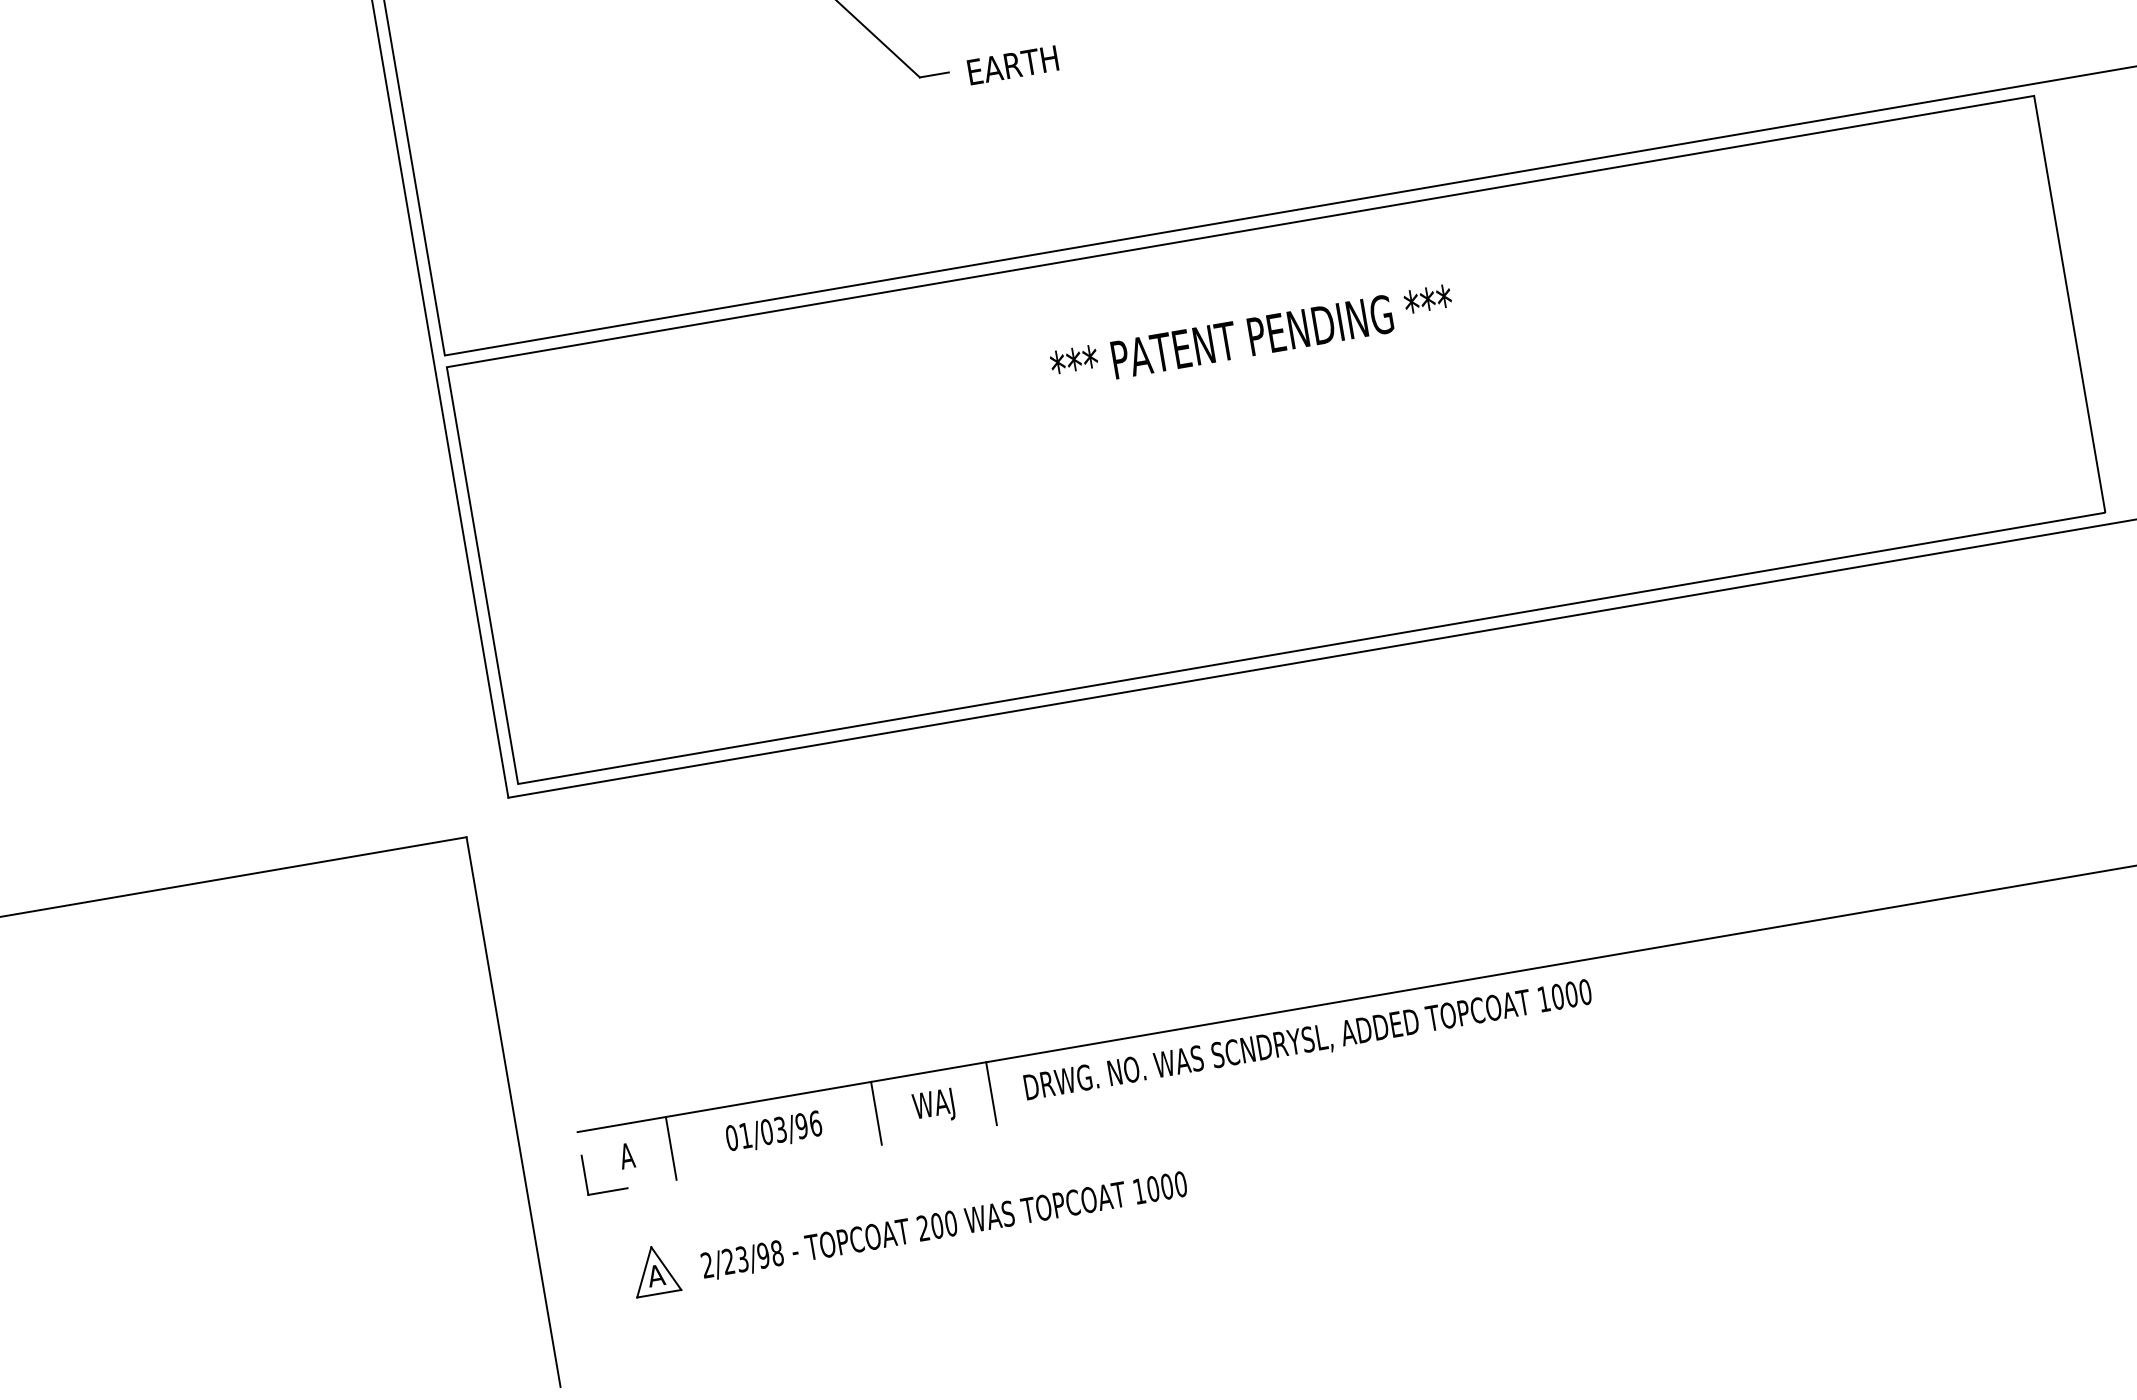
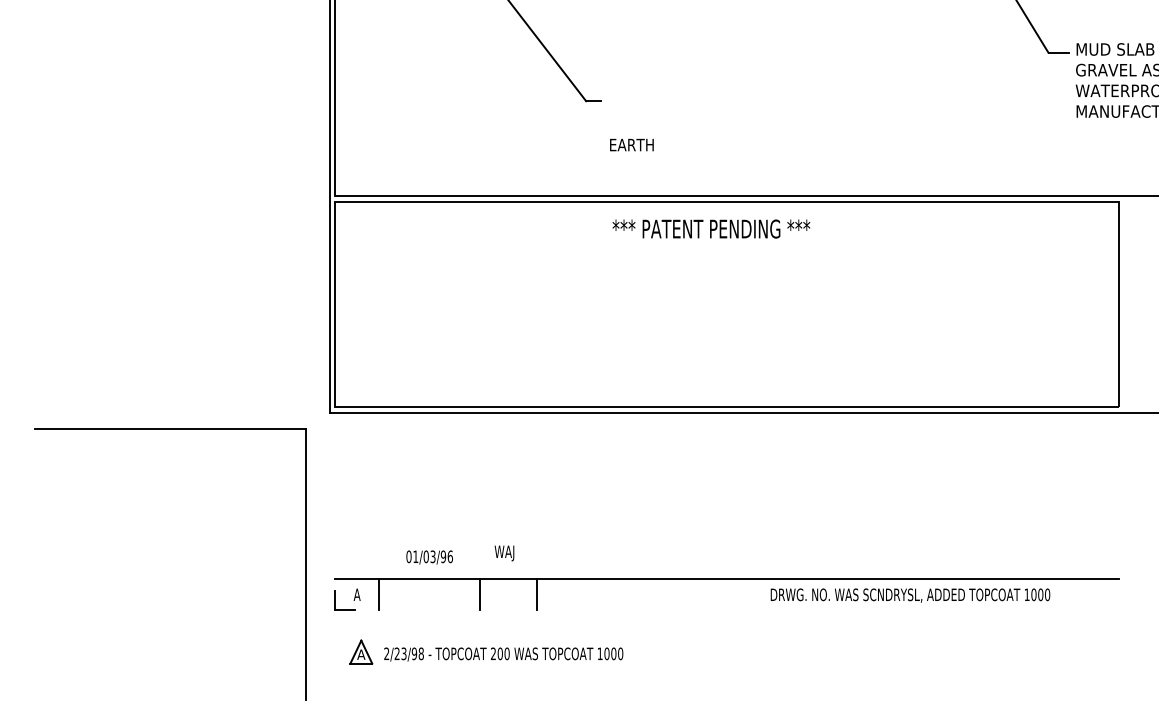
text: (1012, 64) -> (631, 144), moved
text: (1252, 335) -> (711, 228), moved
text: (1308, 1040) -> (910, 595), moved
text: (933, 1106) -> (504, 553), moved
text: (773, 1132) -> (429, 557), moved

